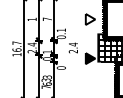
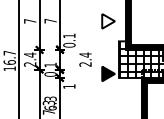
text: (31, 19) -> (29, 21), 1 -> 7
text: (61, 67) -> (69, 85), 0 -> 1

